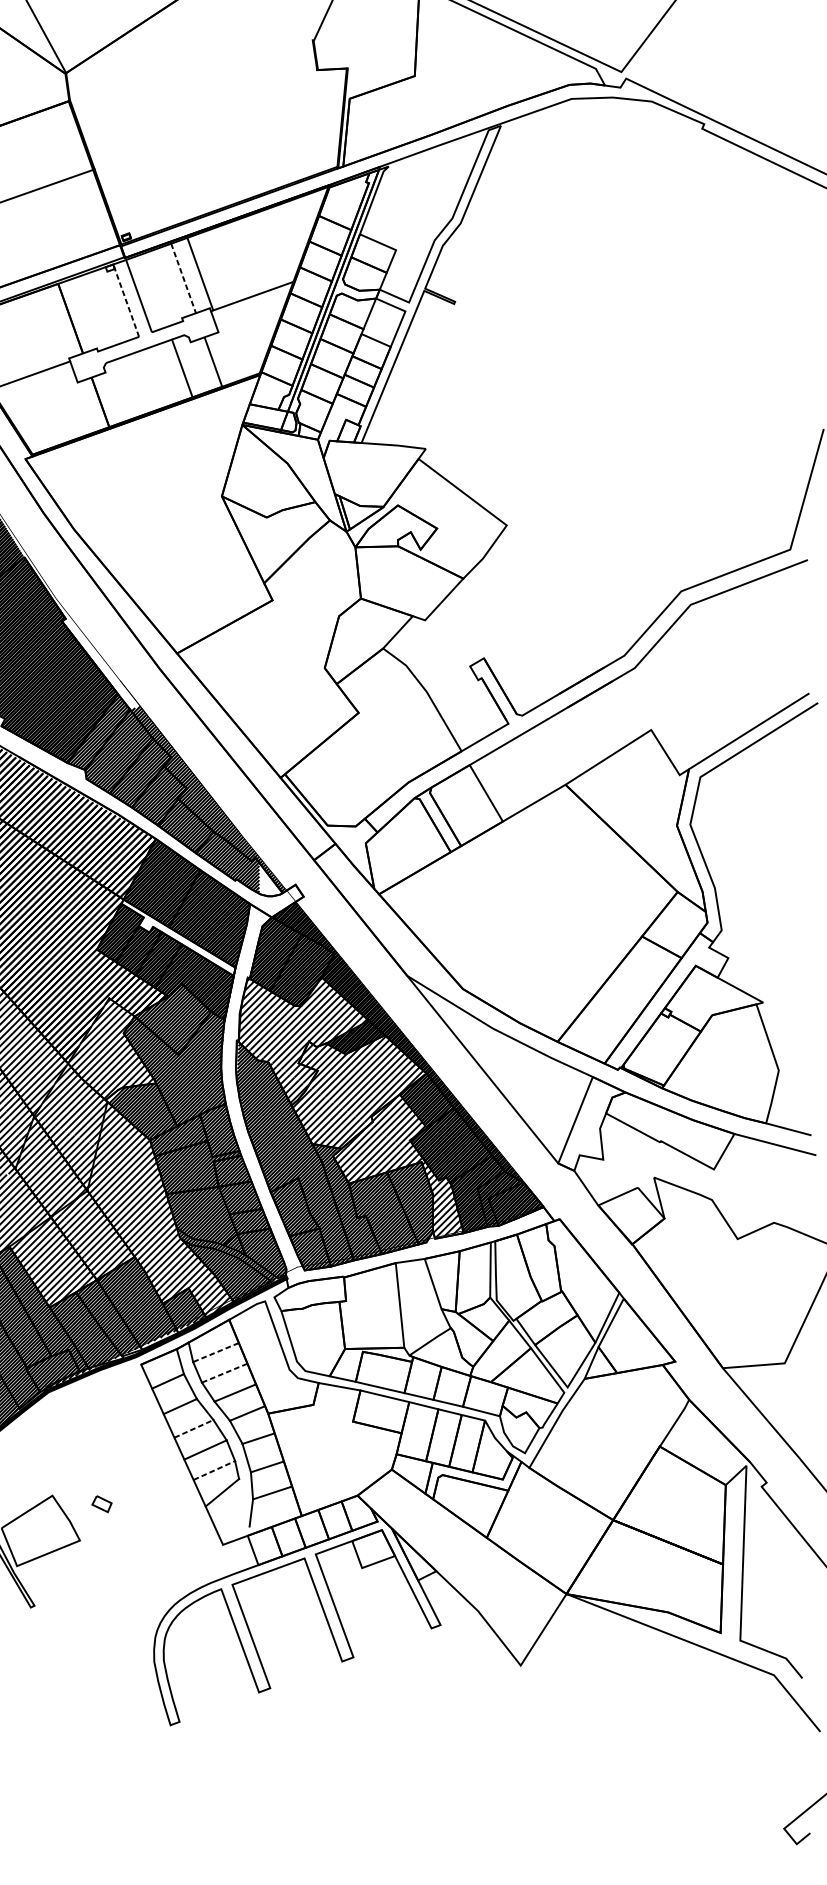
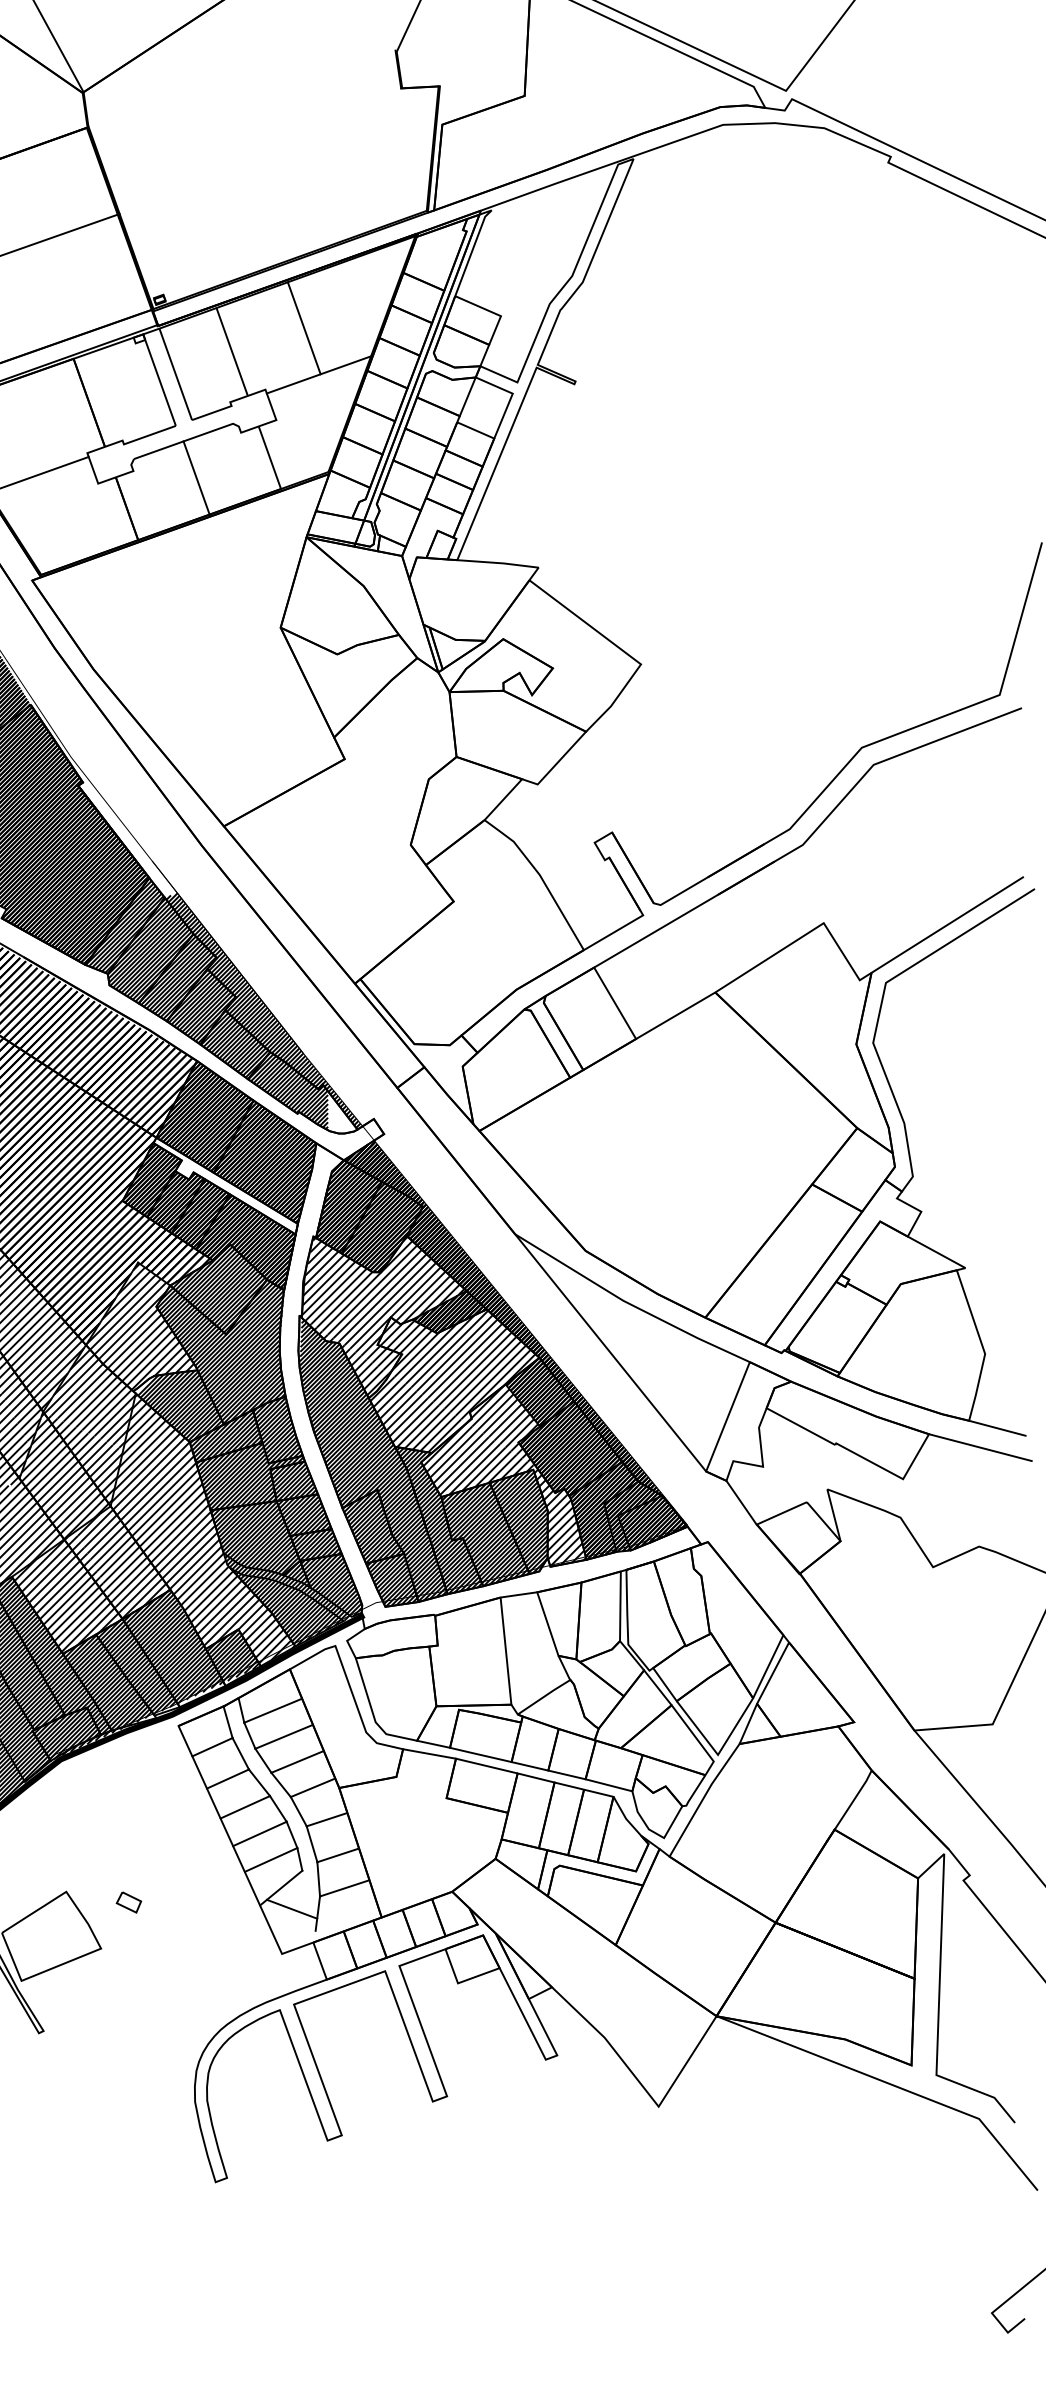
line: (199, 274) -> (303, 328), moved
line: (183, 278) -> (232, 351), dashed -> solid
line: (126, 301) -> (159, 380), dashed -> solid
line: (182, 368) -> (196, 478), moved
line: (215, 1352) -> (272, 1710), dashed -> solid
line: (224, 1373) -> (283, 1737), dashed -> solid
line: (194, 1429) -> (245, 1807), dashed -> solid
line: (214, 1470) -> (271, 1859), dashed -> solid
line: (230, 1508) -> (291, 1908), added

